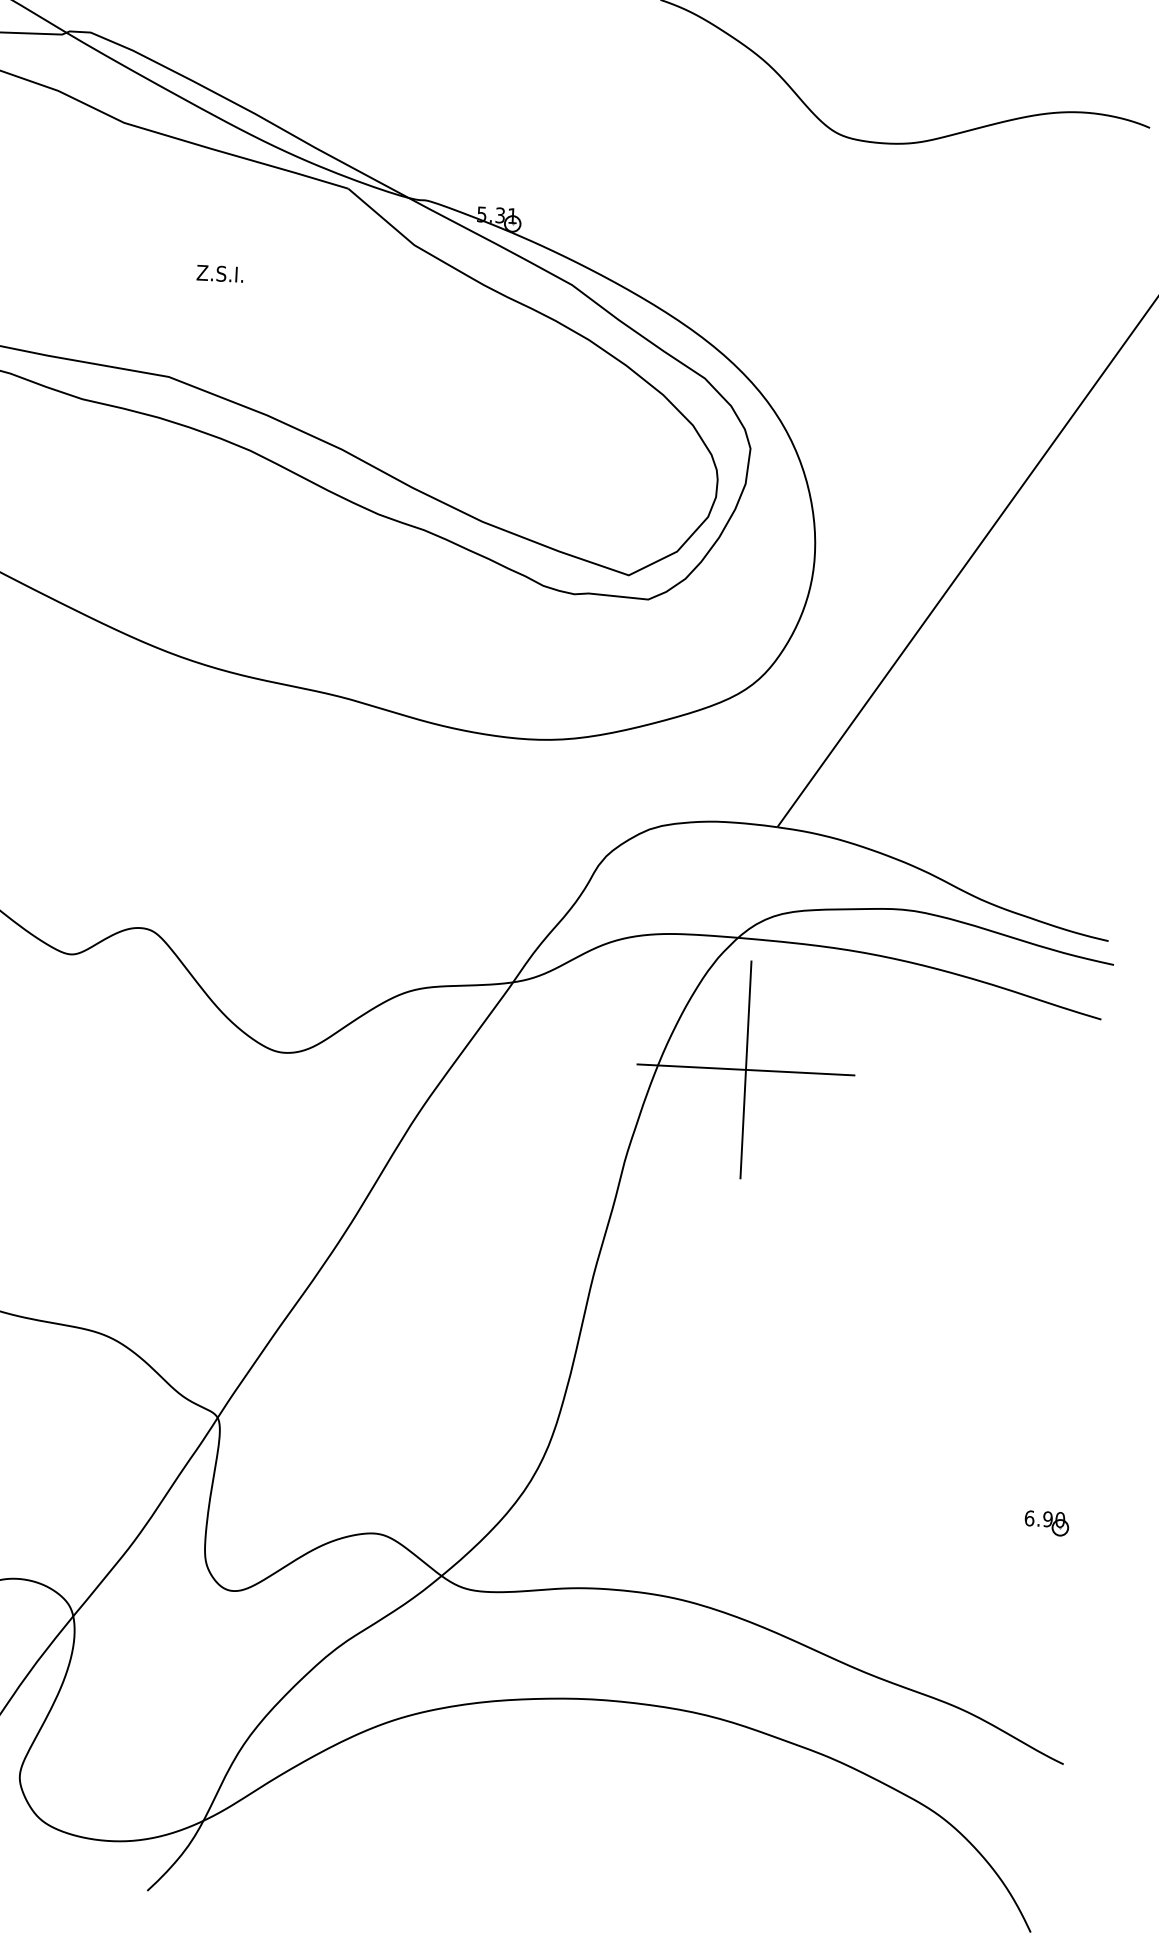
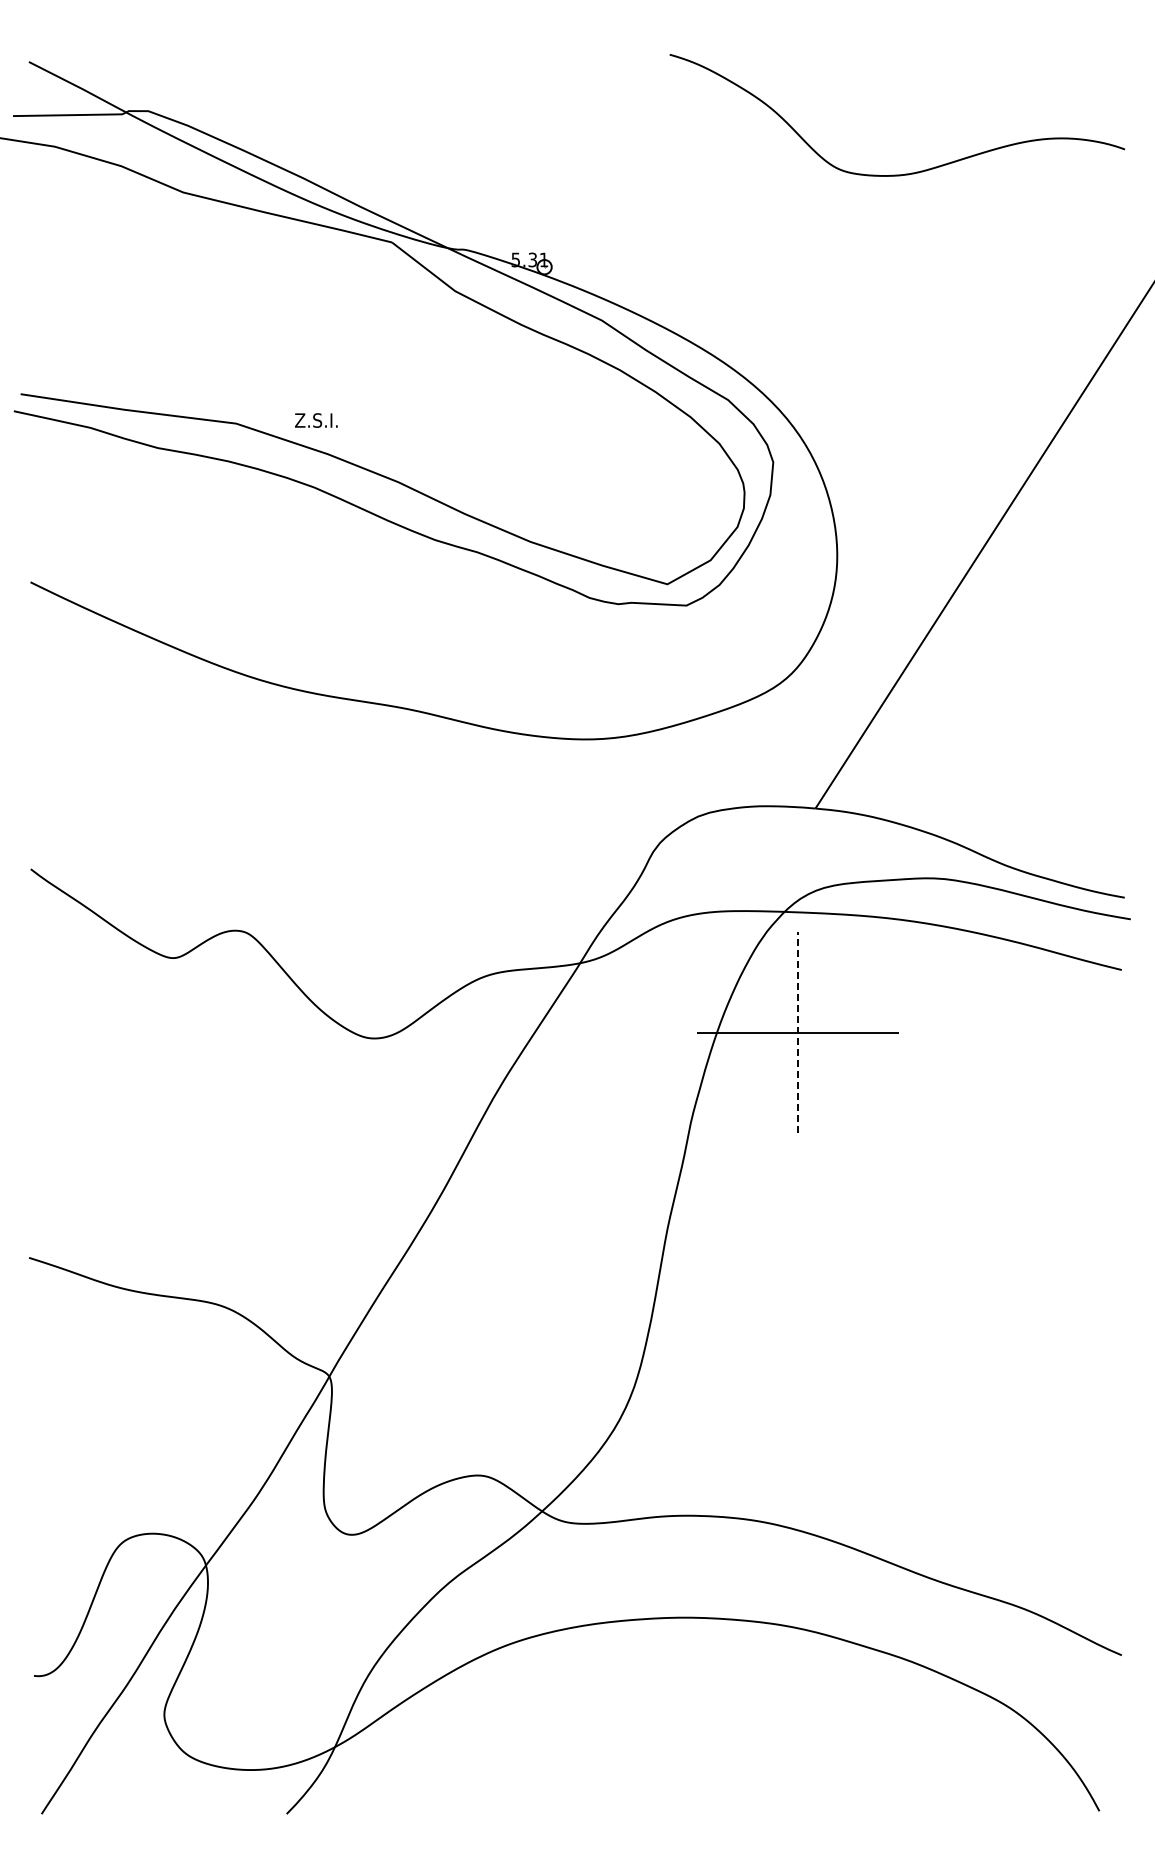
text: (220, 273) -> (316, 420), moved
line: (745, 1069) -> (797, 1032), solid -> dashed
part: (1046, 1522) -> (1094, 1434), removed

